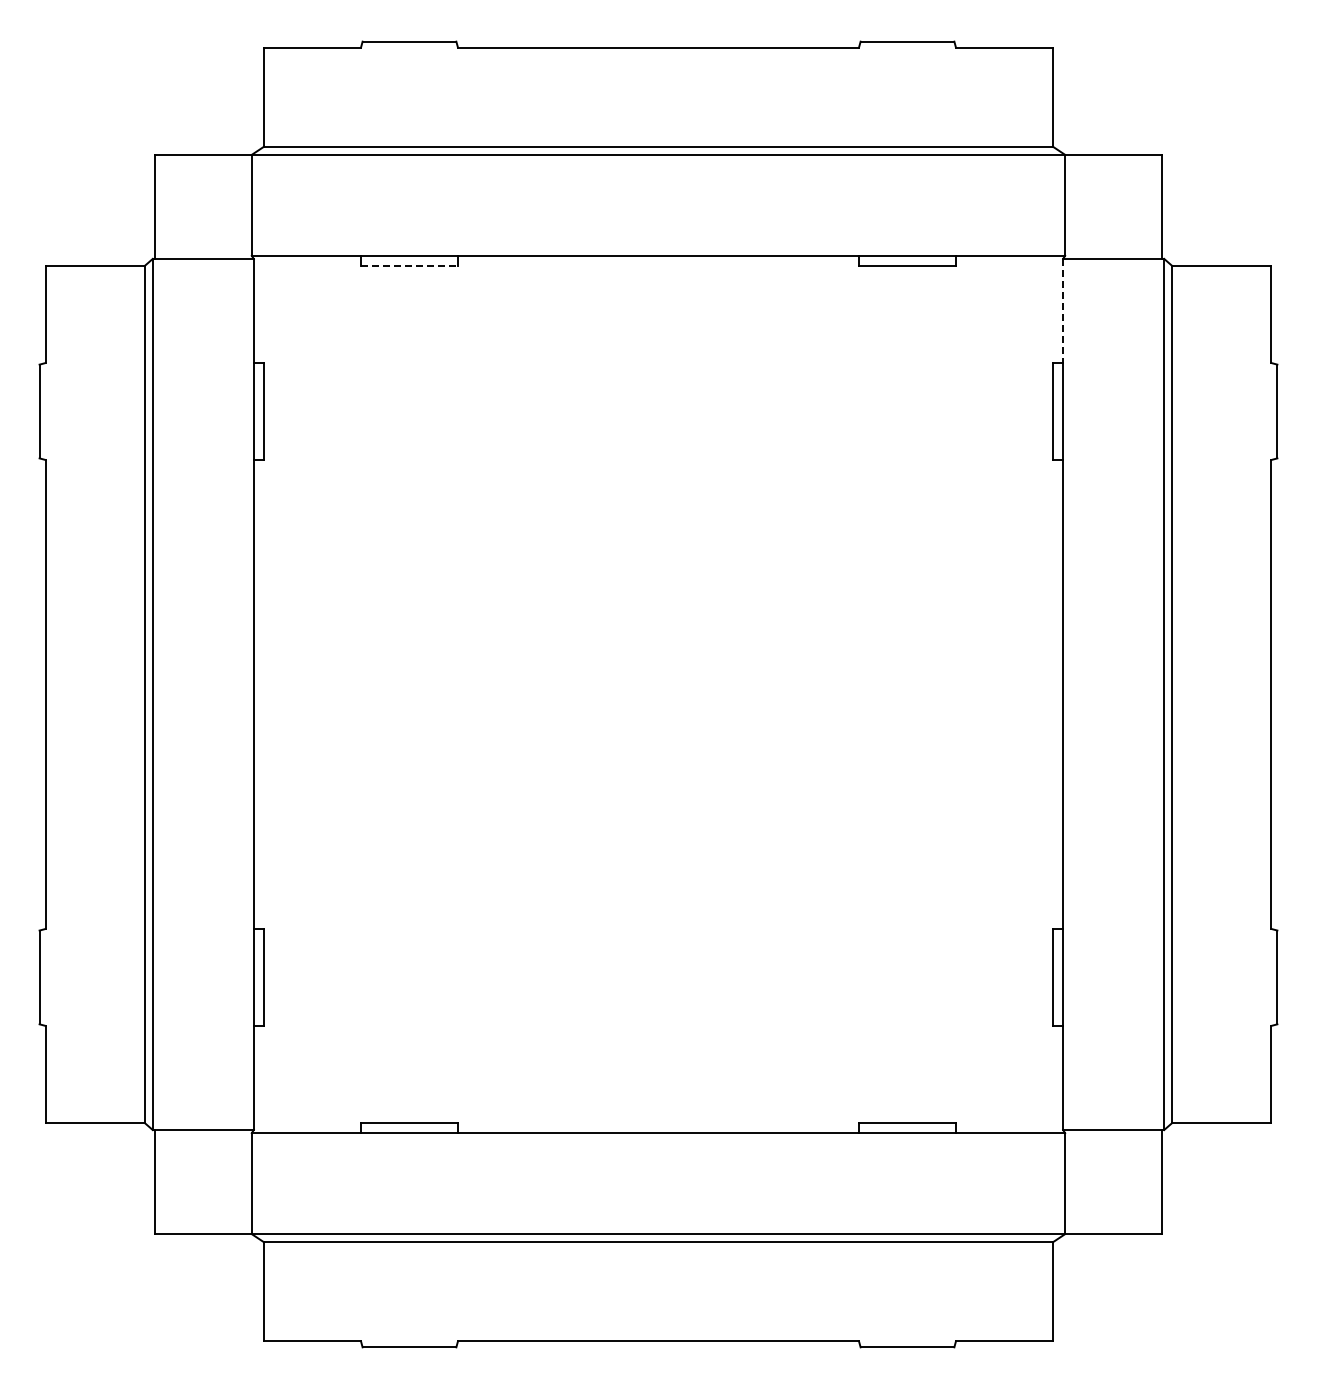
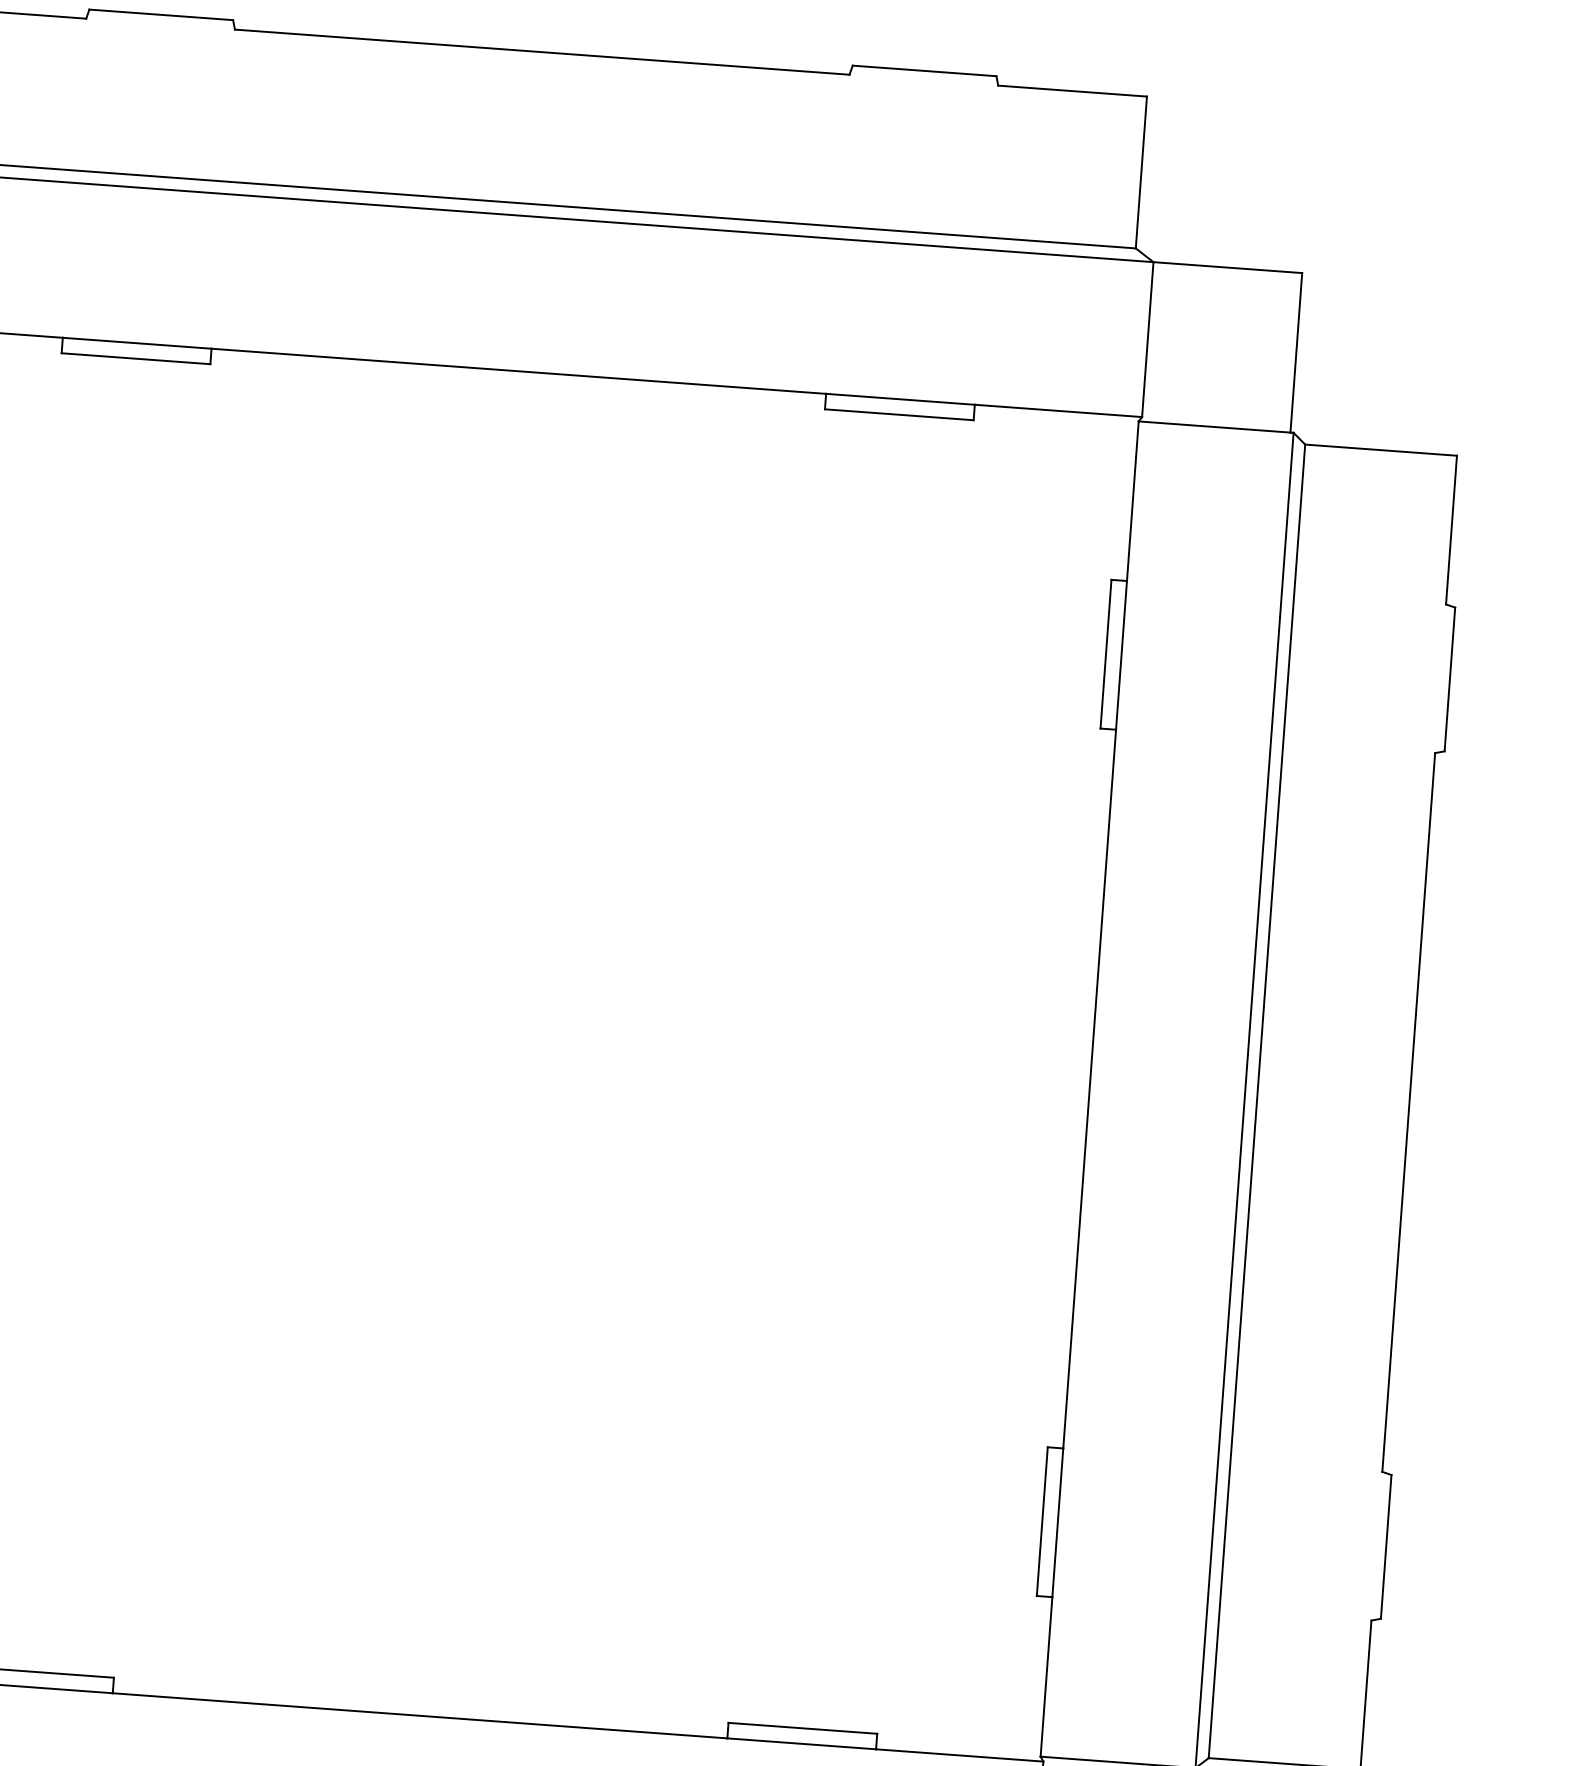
line: (409, 266) -> (135, 359), dashed -> solid
line: (1063, 311) -> (1133, 502), dashed -> solid

